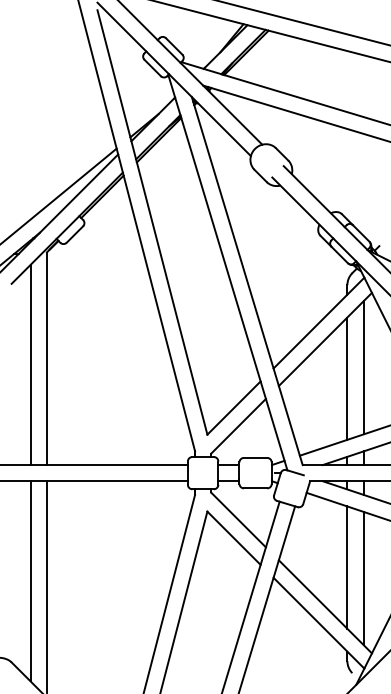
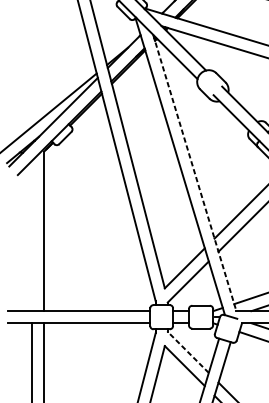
line: (247, 281) -> (194, 173), solid -> dashed
line: (30, 364) -> (32, 235), removed
line: (238, 520) -> (188, 352), solid -> dashed

